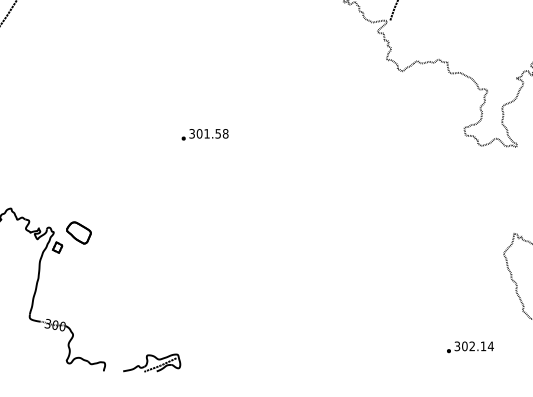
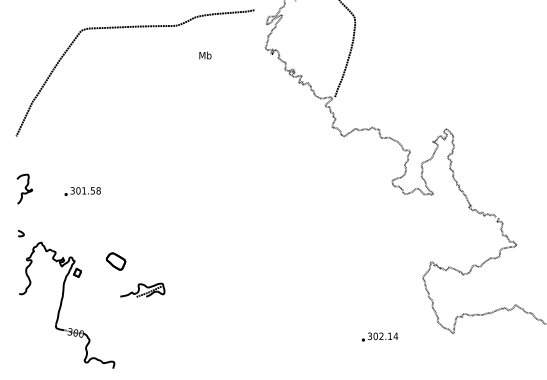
text: (204, 134) -> (82, 191), moved
part: (79, 232) -> (116, 261), moved
text: (471, 346) -> (380, 336), moved
part: (151, 362) -> (142, 289), moved

